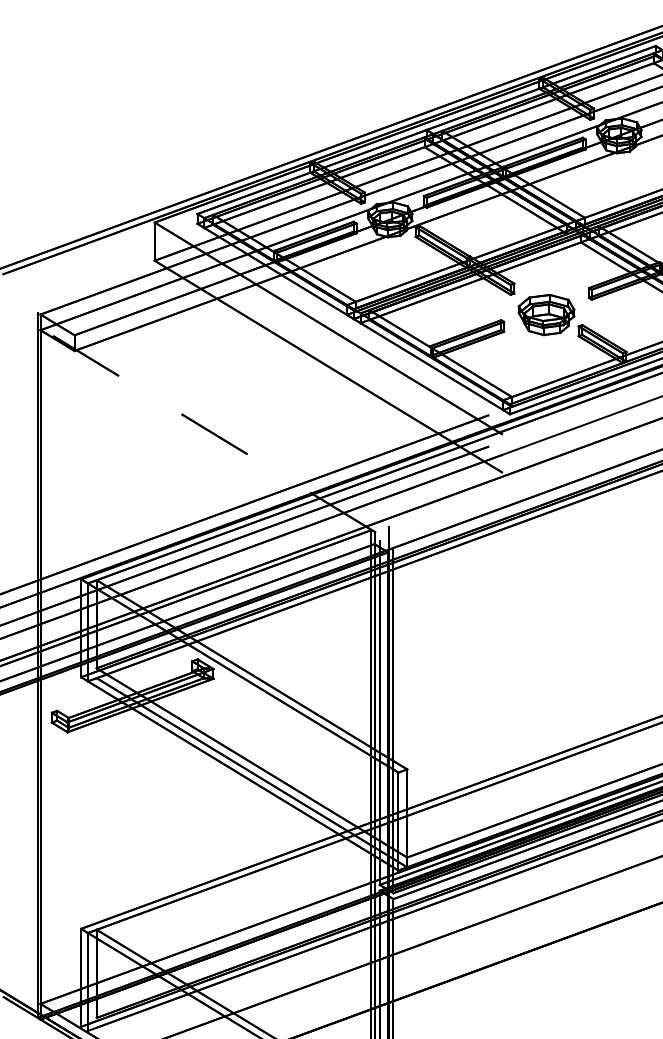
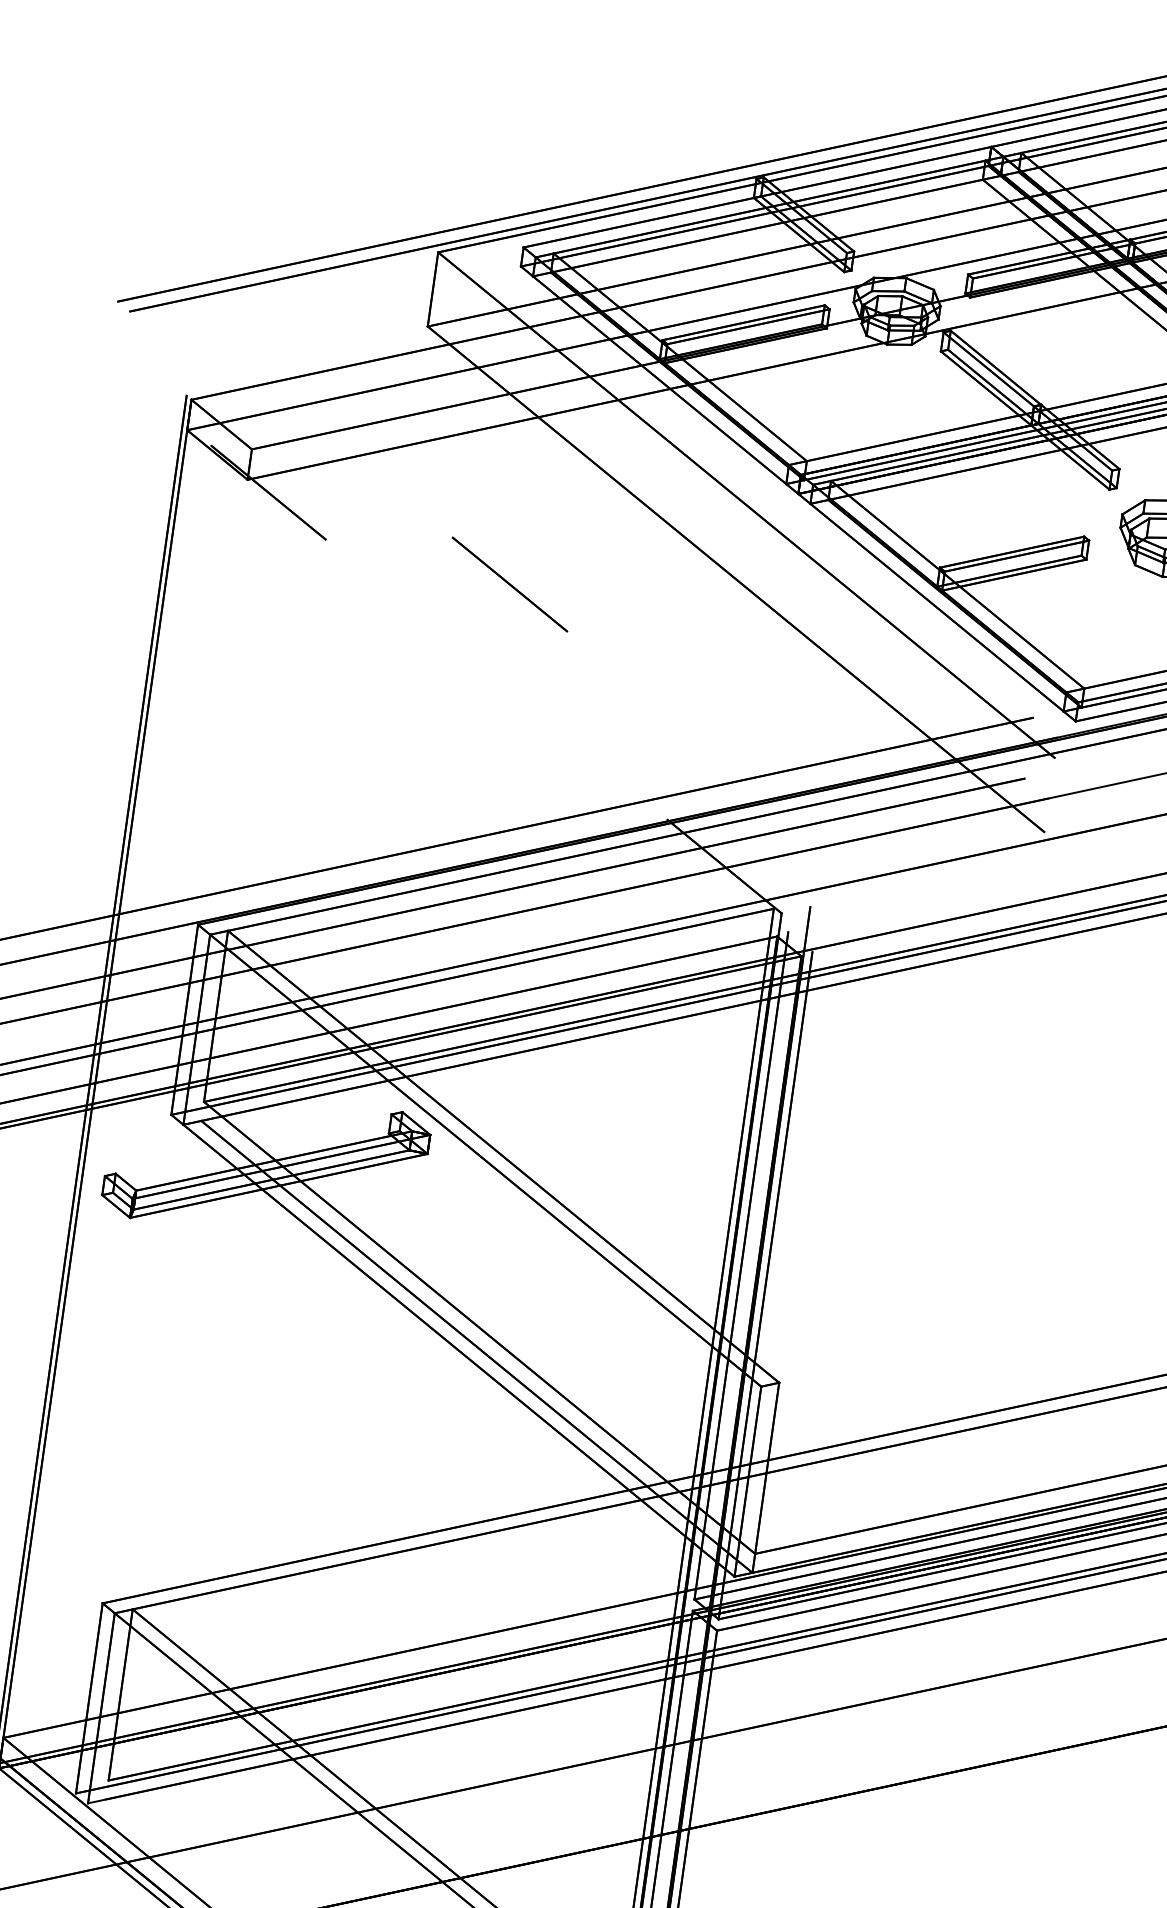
line: (214, 433) -> (510, 583), moved

